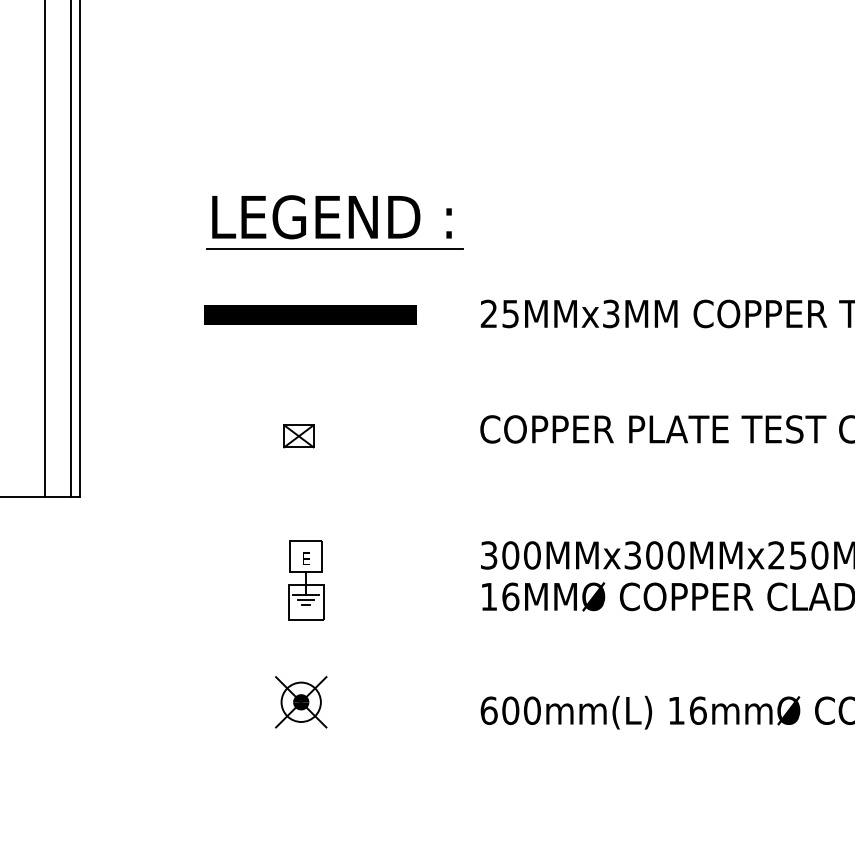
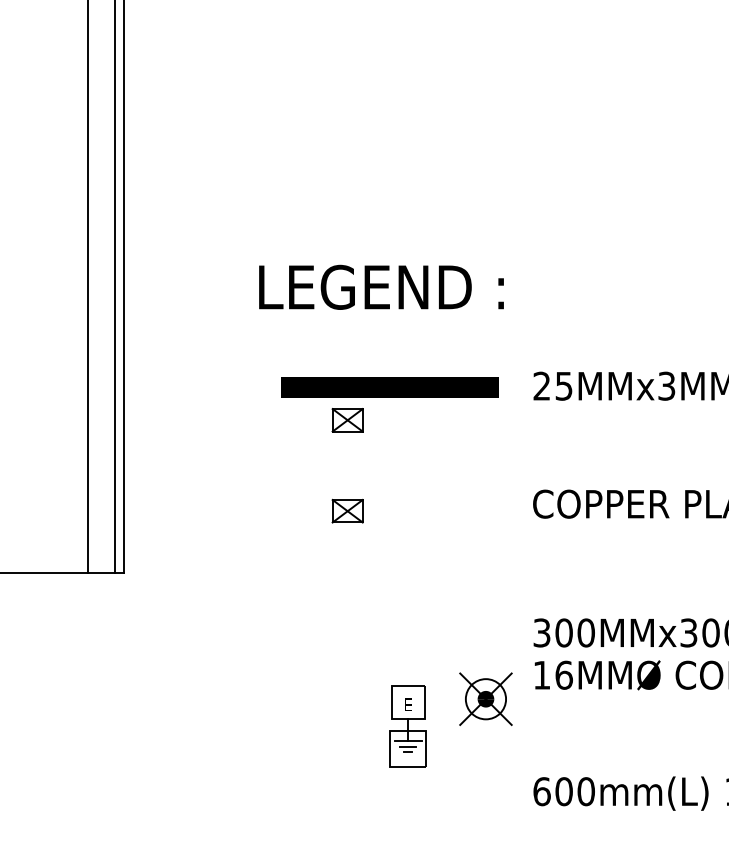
line: (334, 248) -> (384, 319), removed
line: (310, 314) -> (390, 386), moved
part: (298, 347) -> (347, 420), added
part: (306, 580) -> (408, 727), moved
part: (301, 702) -> (486, 699), moved

